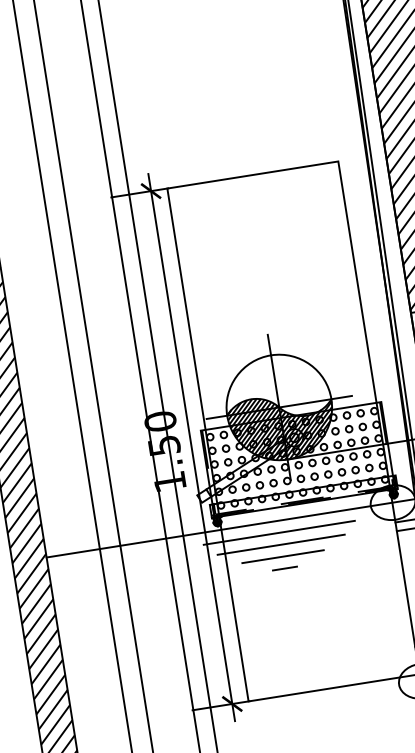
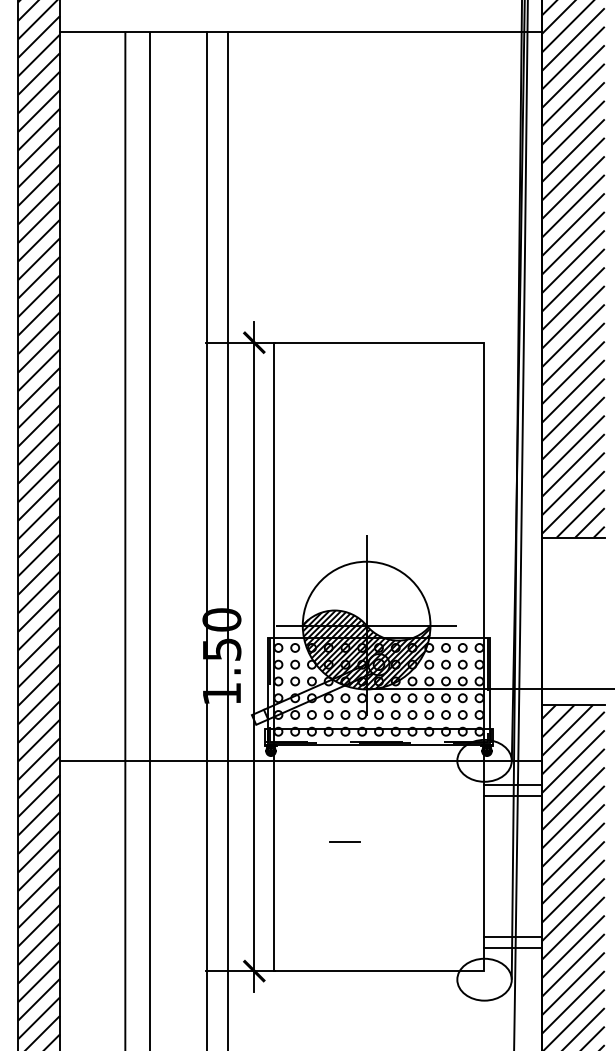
line: (279, 532) -> (342, 775), removed
line: (280, 545) -> (342, 790), removed
line: (282, 556) -> (342, 804), removed
line: (284, 568) -> (344, 841), moved

